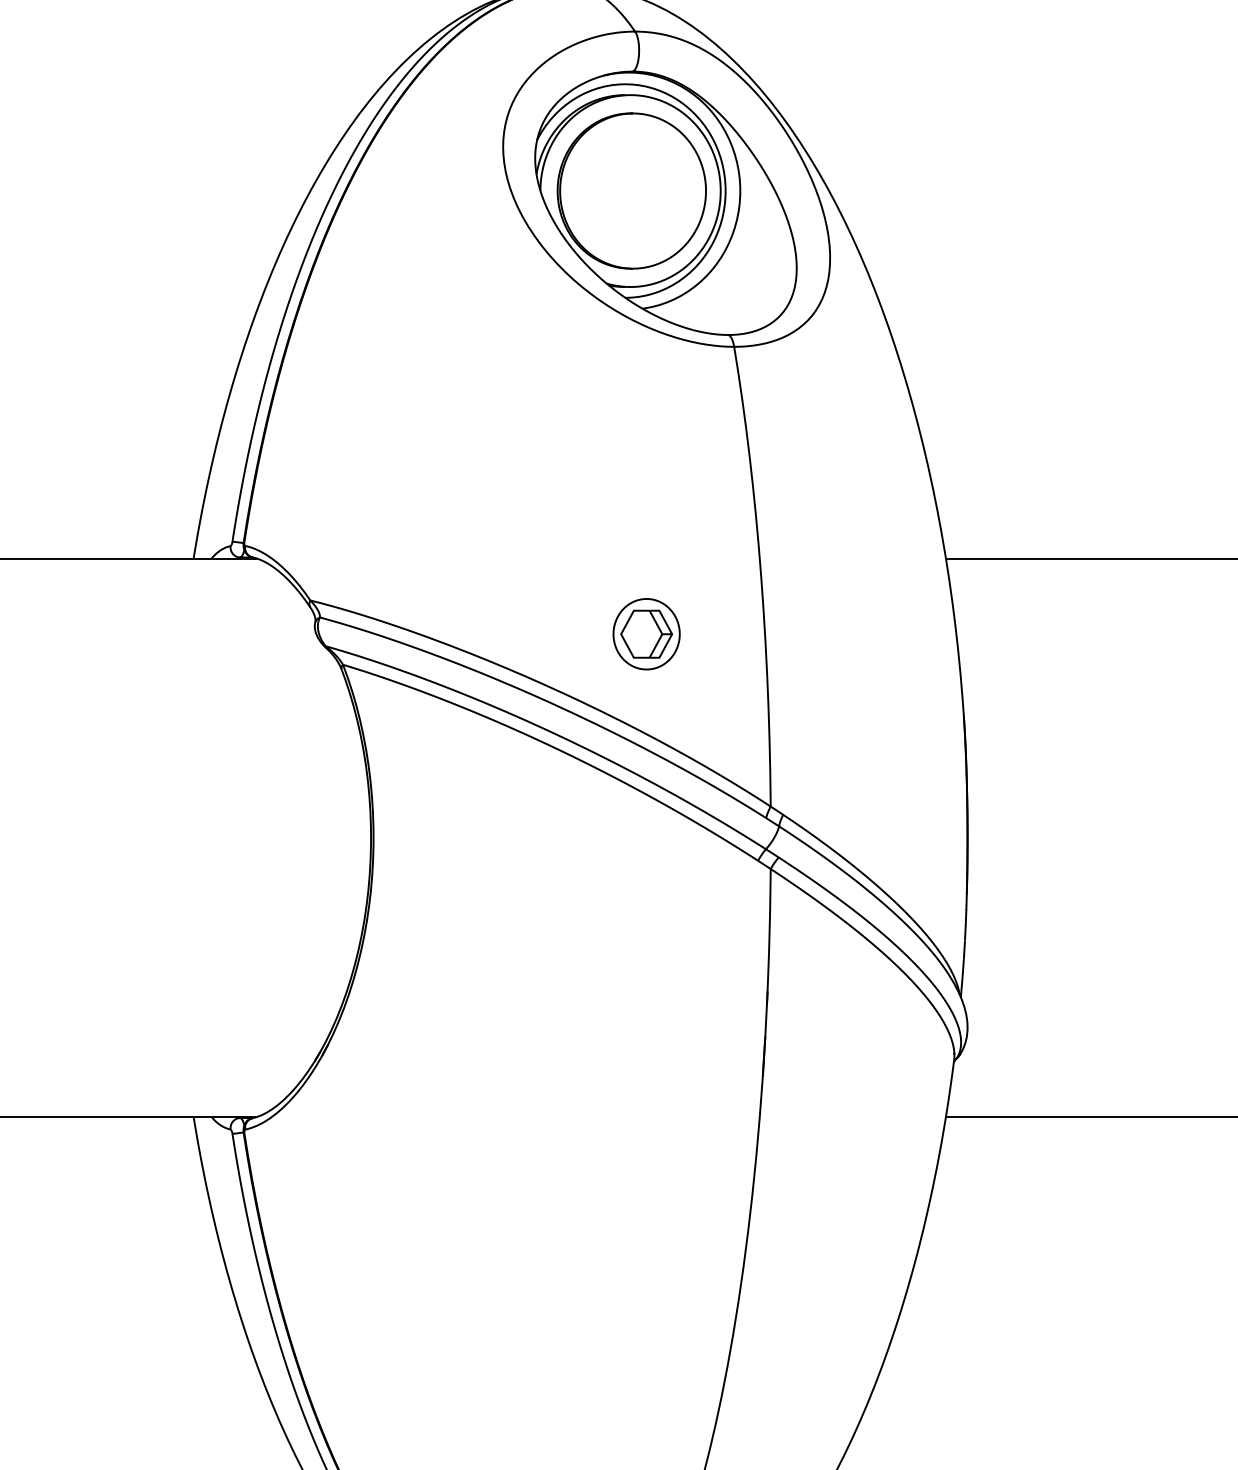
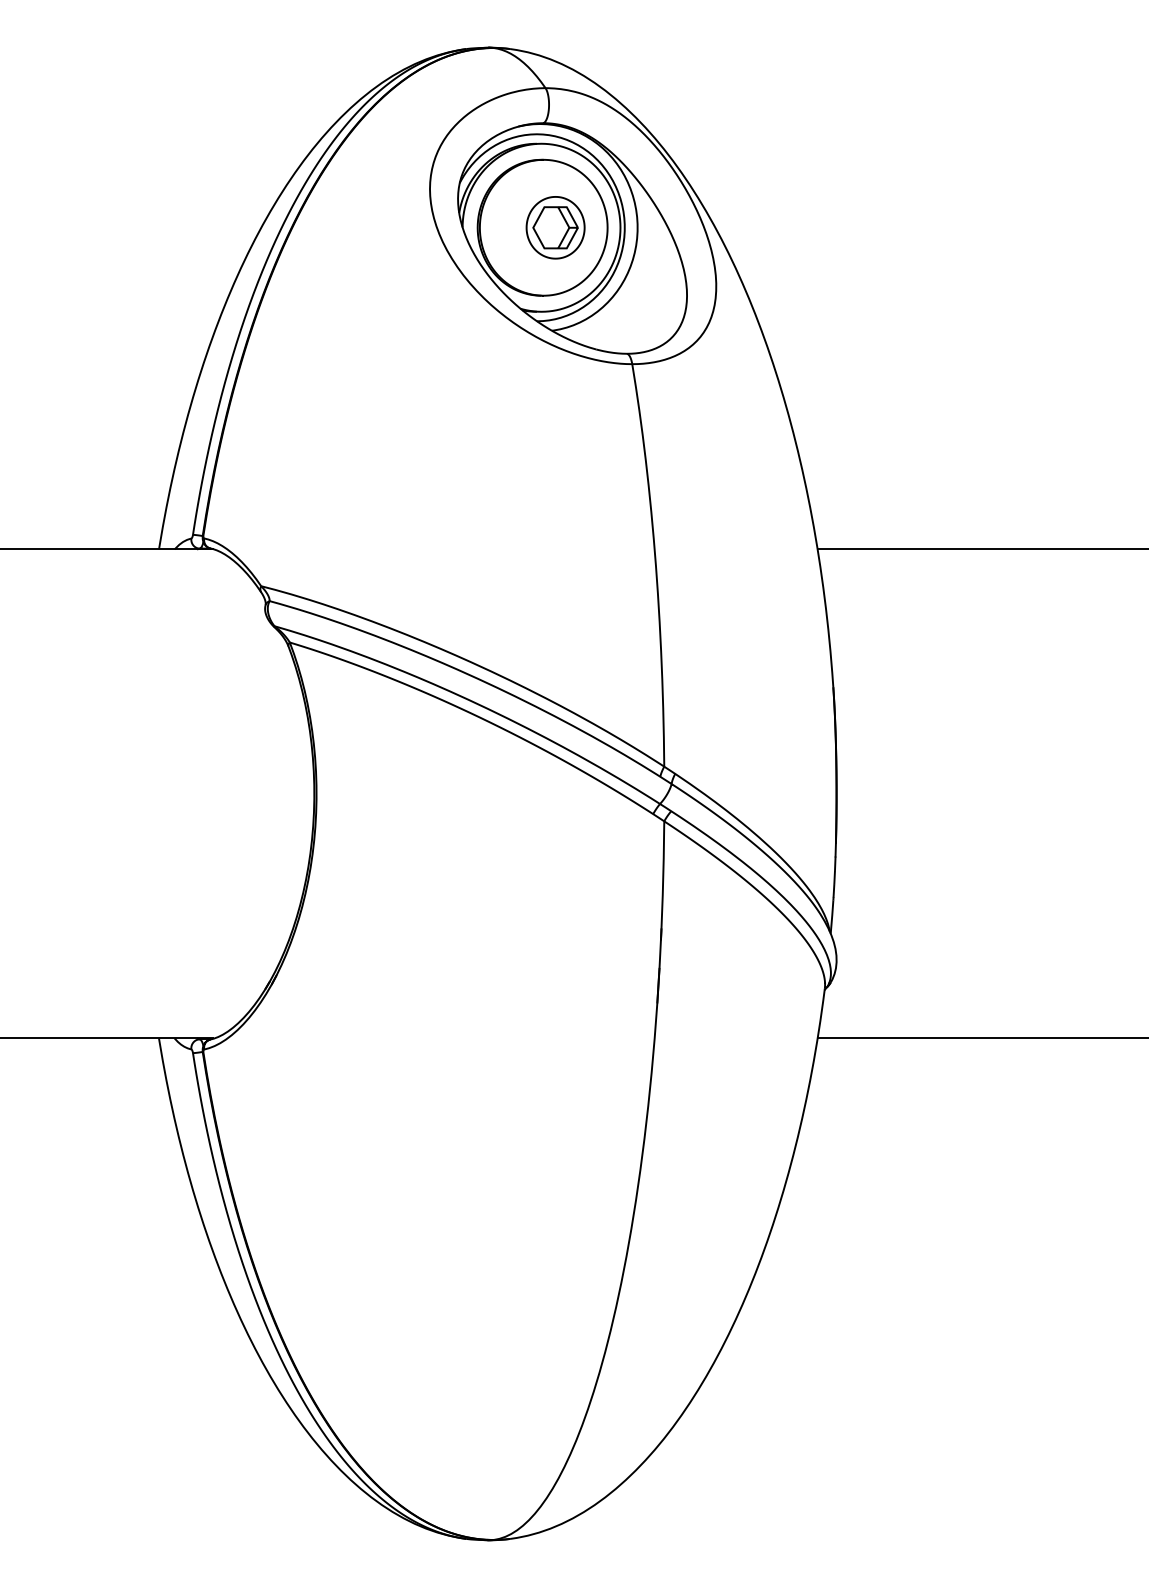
part: (646, 633) -> (555, 227), moved

